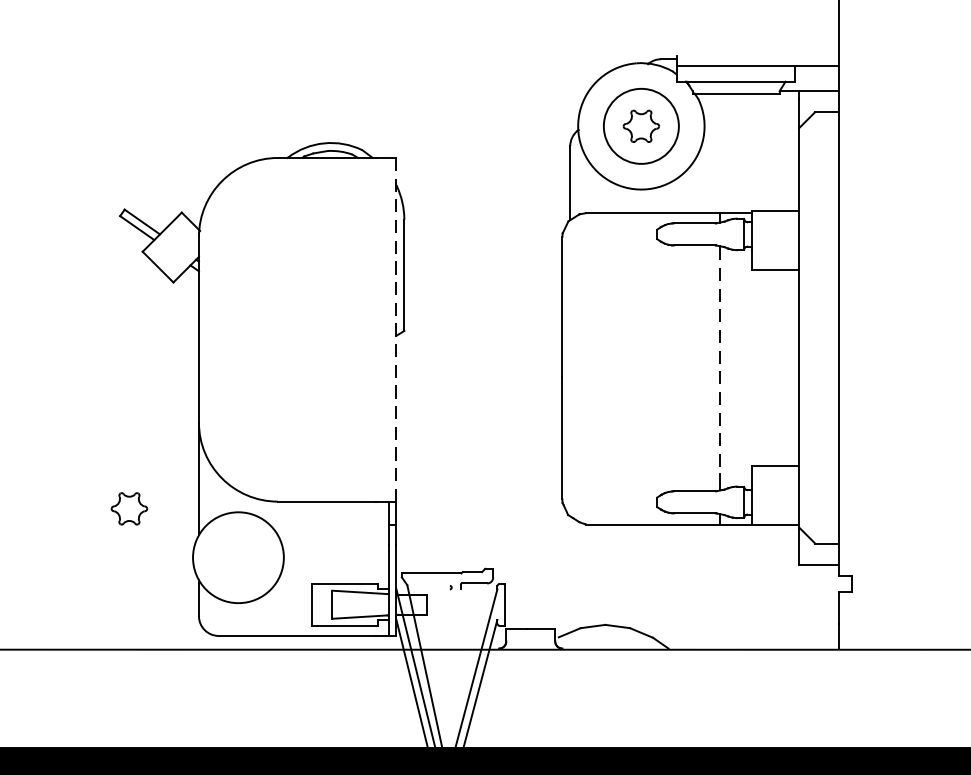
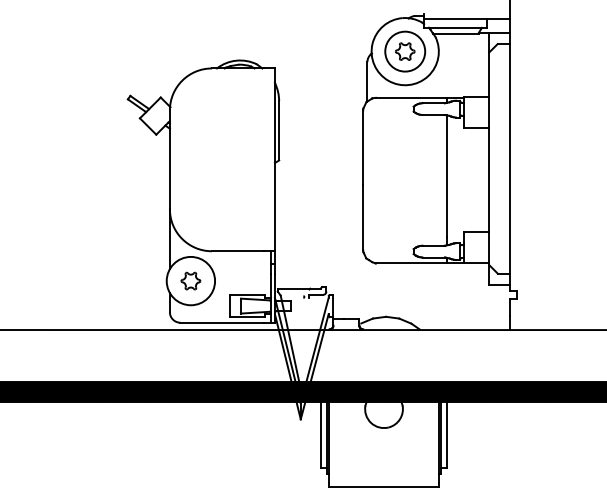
line: (395, 331) -> (274, 160), dashed -> solid
line: (720, 361) -> (447, 176), dashed -> solid
part: (128, 507) -> (190, 280), moved

